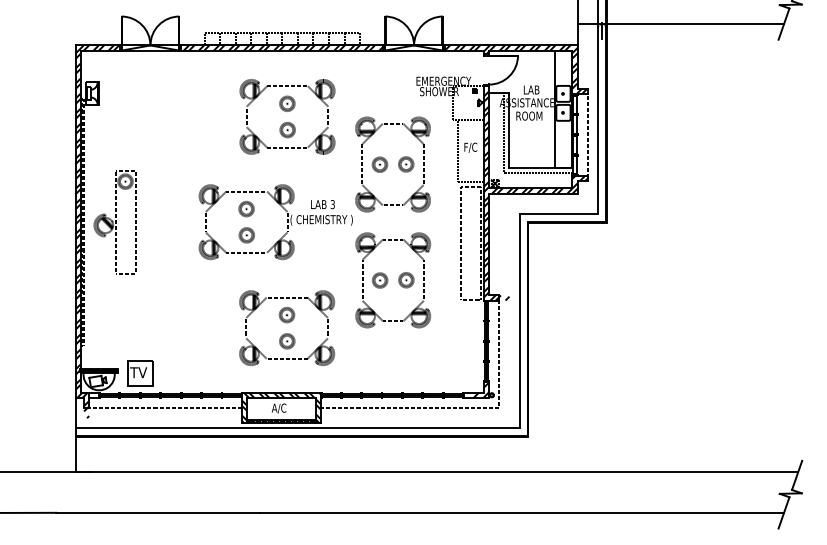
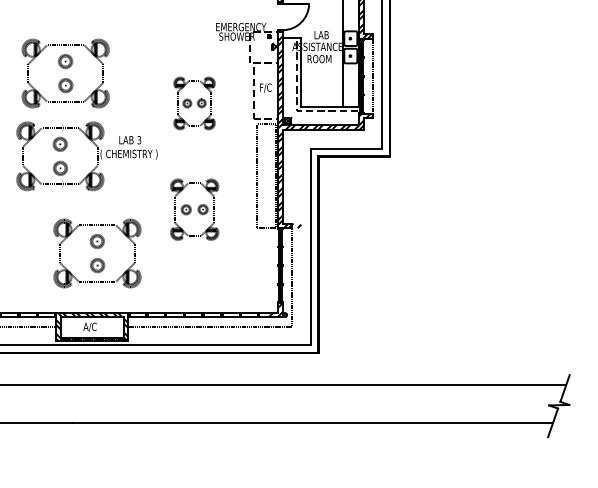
part: (287, 116) -> (65, 73), moved
part: (392, 164) -> (194, 103), size x0.6
part: (392, 280) -> (194, 209), size x0.7

